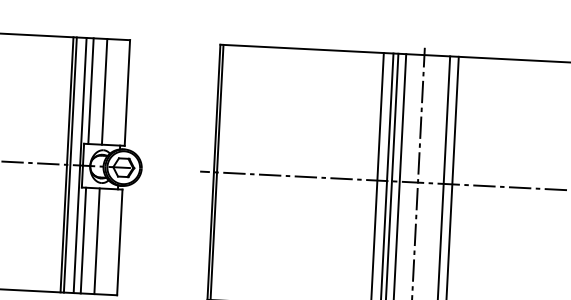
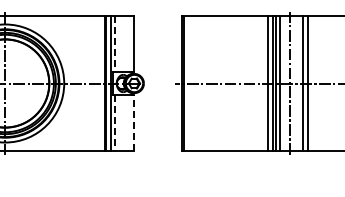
line: (104, 90) -> (122, 43), removed
line: (91, 91) -> (115, 44), solid -> dashed
line: (84, 239) -> (115, 122), solid -> dashed
line: (97, 240) -> (122, 122), removed
line: (120, 241) -> (134, 122), solid -> dashed

